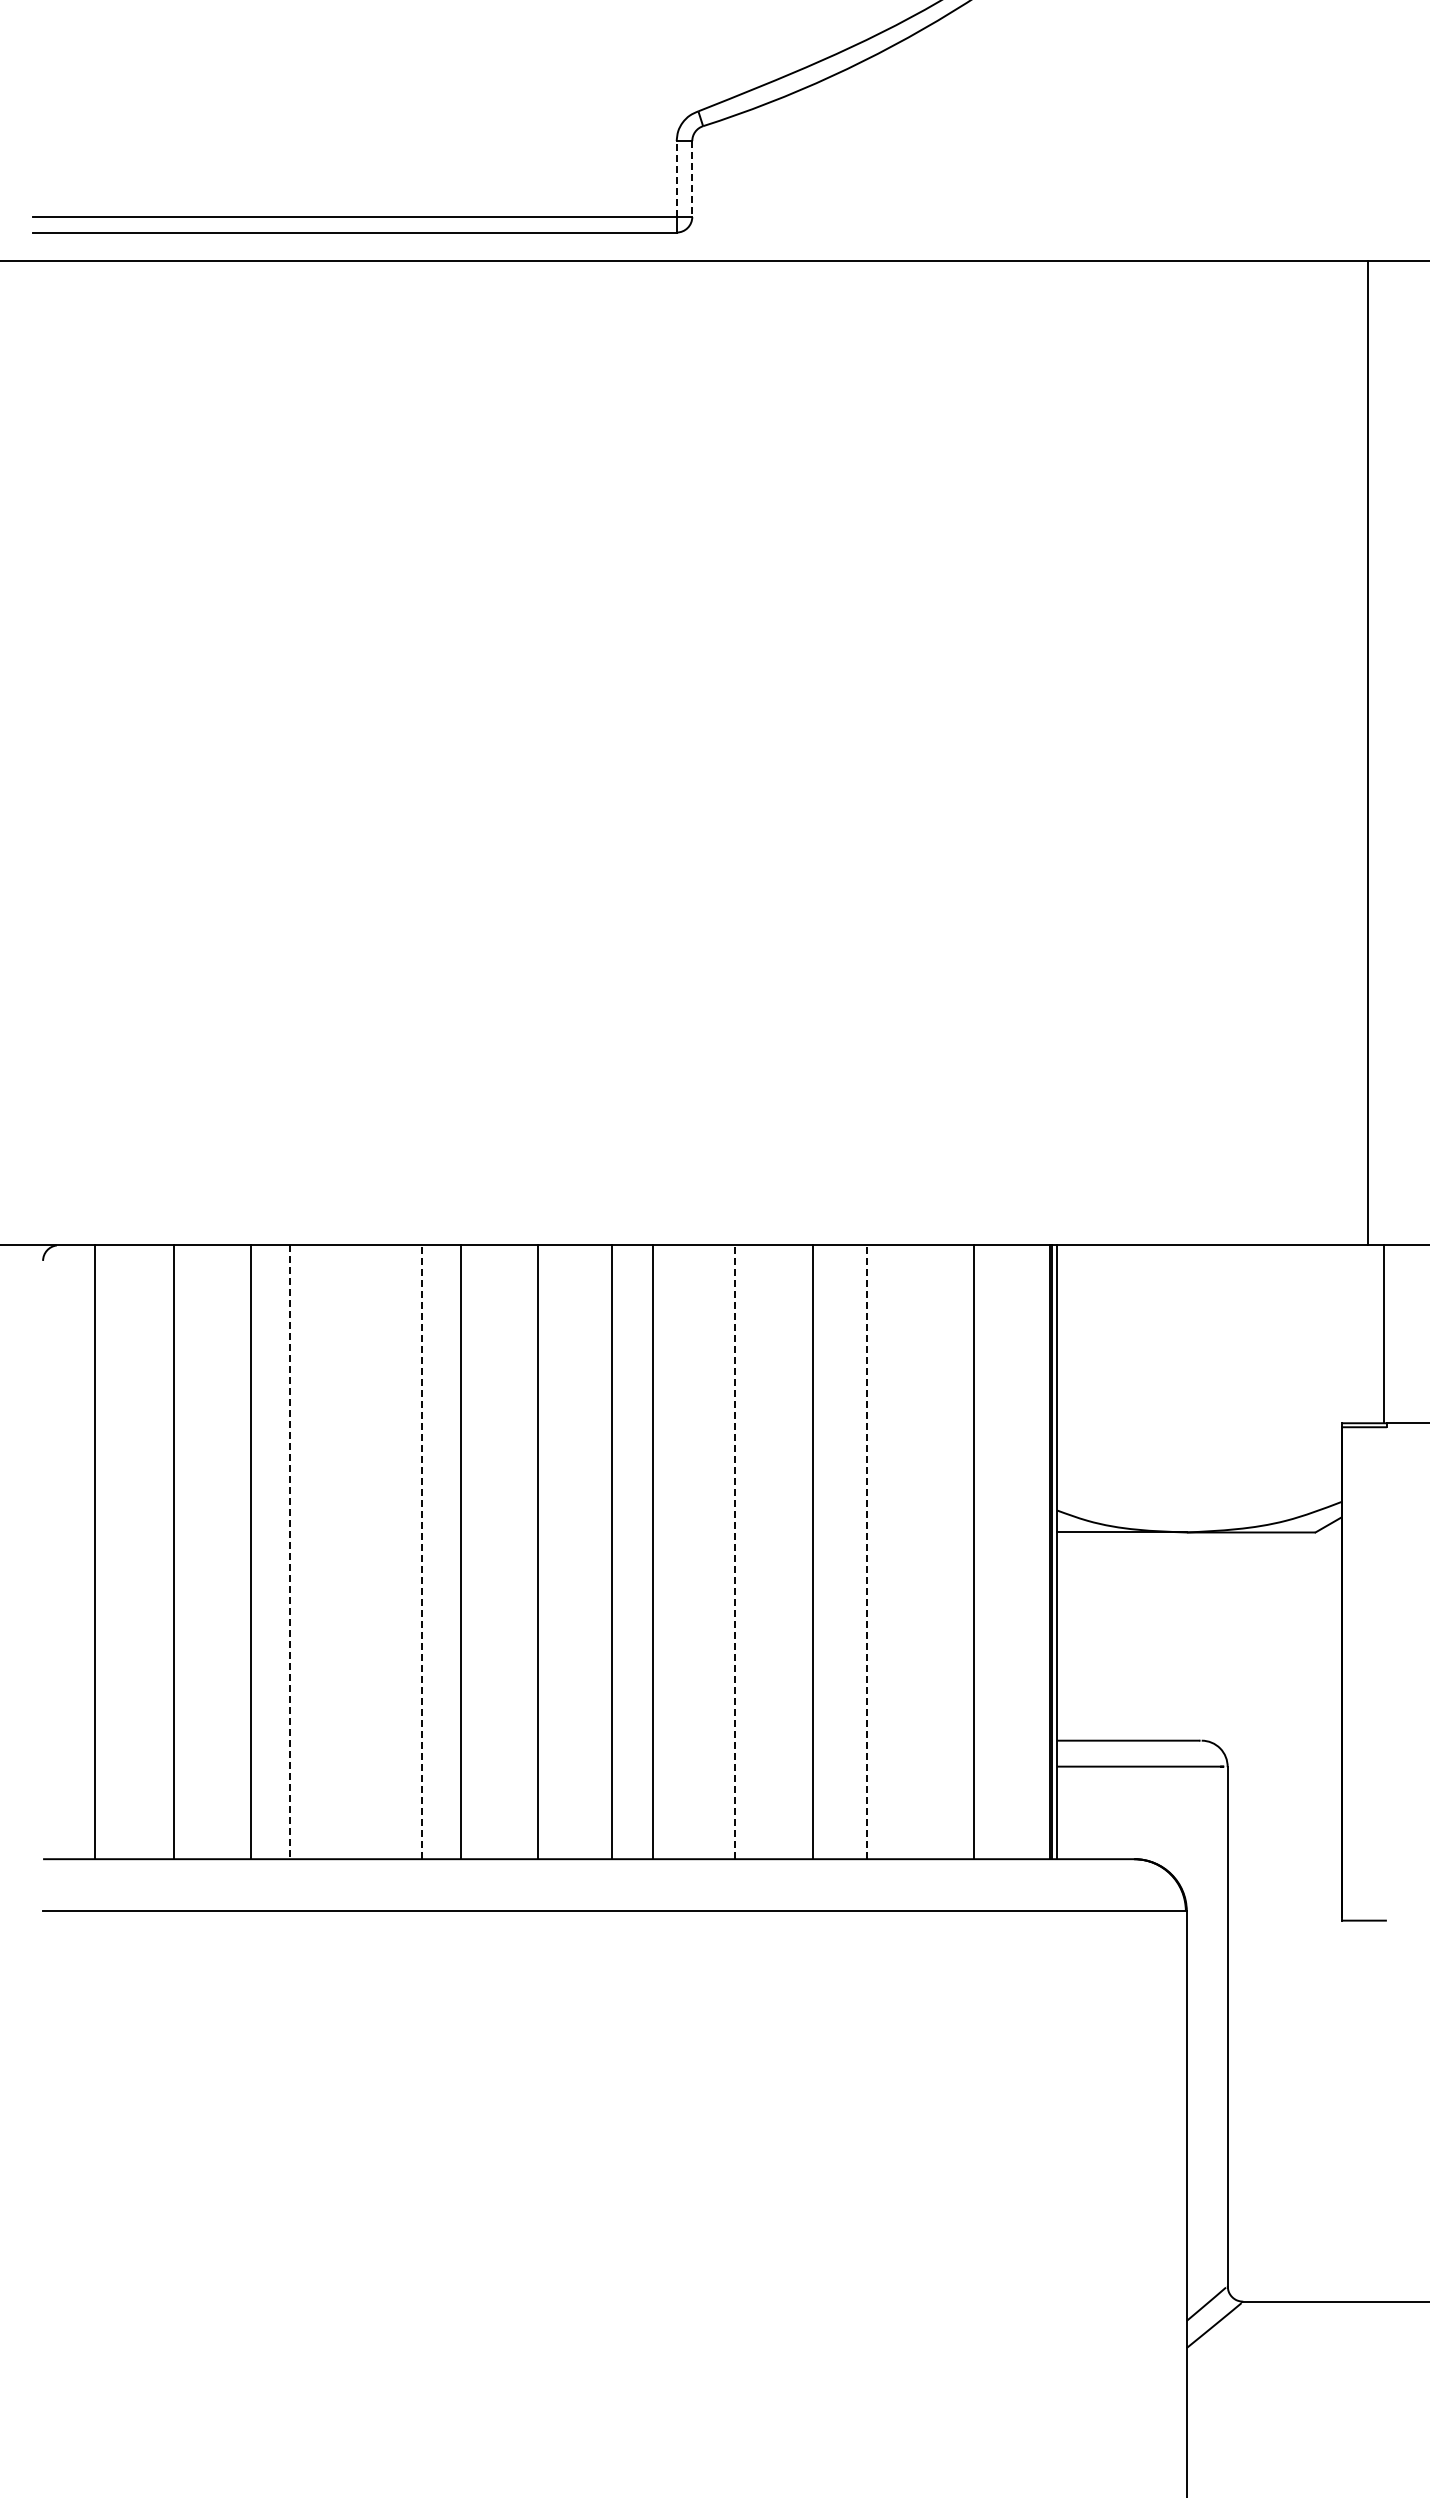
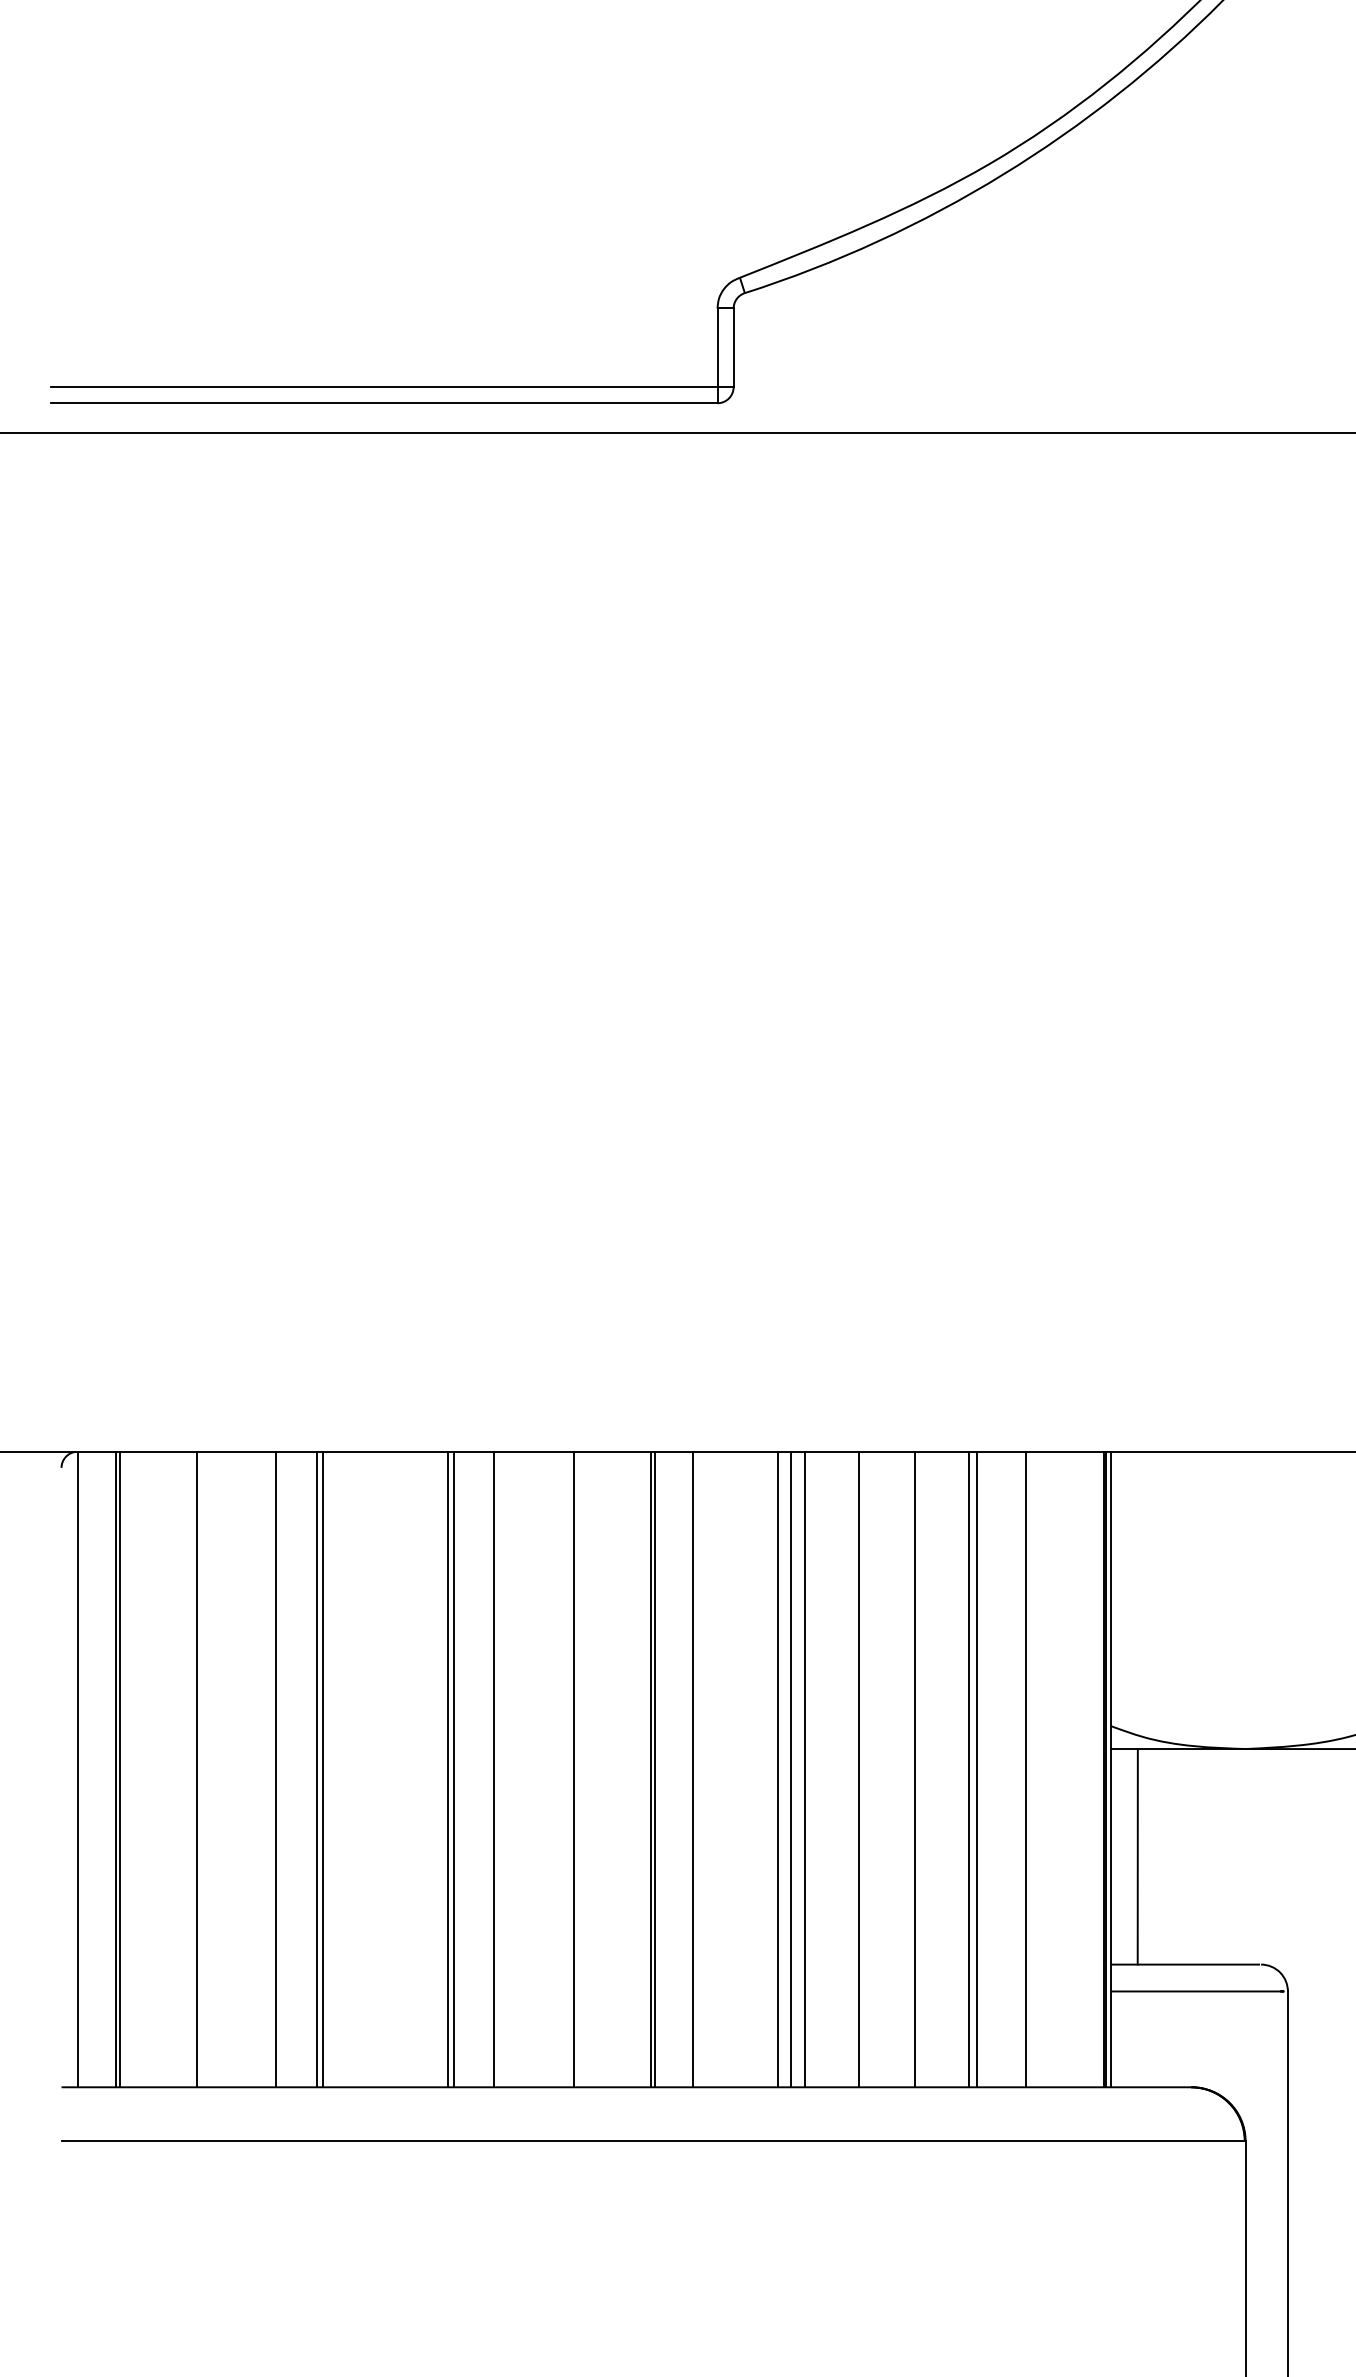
line: (676, 179) -> (717, 348), dashed -> solid
line: (692, 179) -> (733, 348), dashed -> solid
line: (59, 1552) -> (78, 1769), added
line: (99, 1552) -> (119, 1769), added
line: (289, 1552) -> (316, 1769), dashed -> solid
line: (295, 1552) -> (322, 1769), added
line: (416, 1552) -> (448, 1769), added
line: (422, 1552) -> (454, 1769), dashed -> solid
line: (616, 1552) -> (655, 1769), added
line: (734, 1552) -> (777, 1769), dashed -> solid
line: (747, 1552) -> (790, 1769), added
line: (761, 1552) -> (805, 1769), added
line: (867, 1552) -> (915, 1769), dashed -> solid
line: (919, 1552) -> (968, 1769), added
line: (927, 1552) -> (977, 1769), added
line: (1082, 1636) -> (1137, 1856), added

